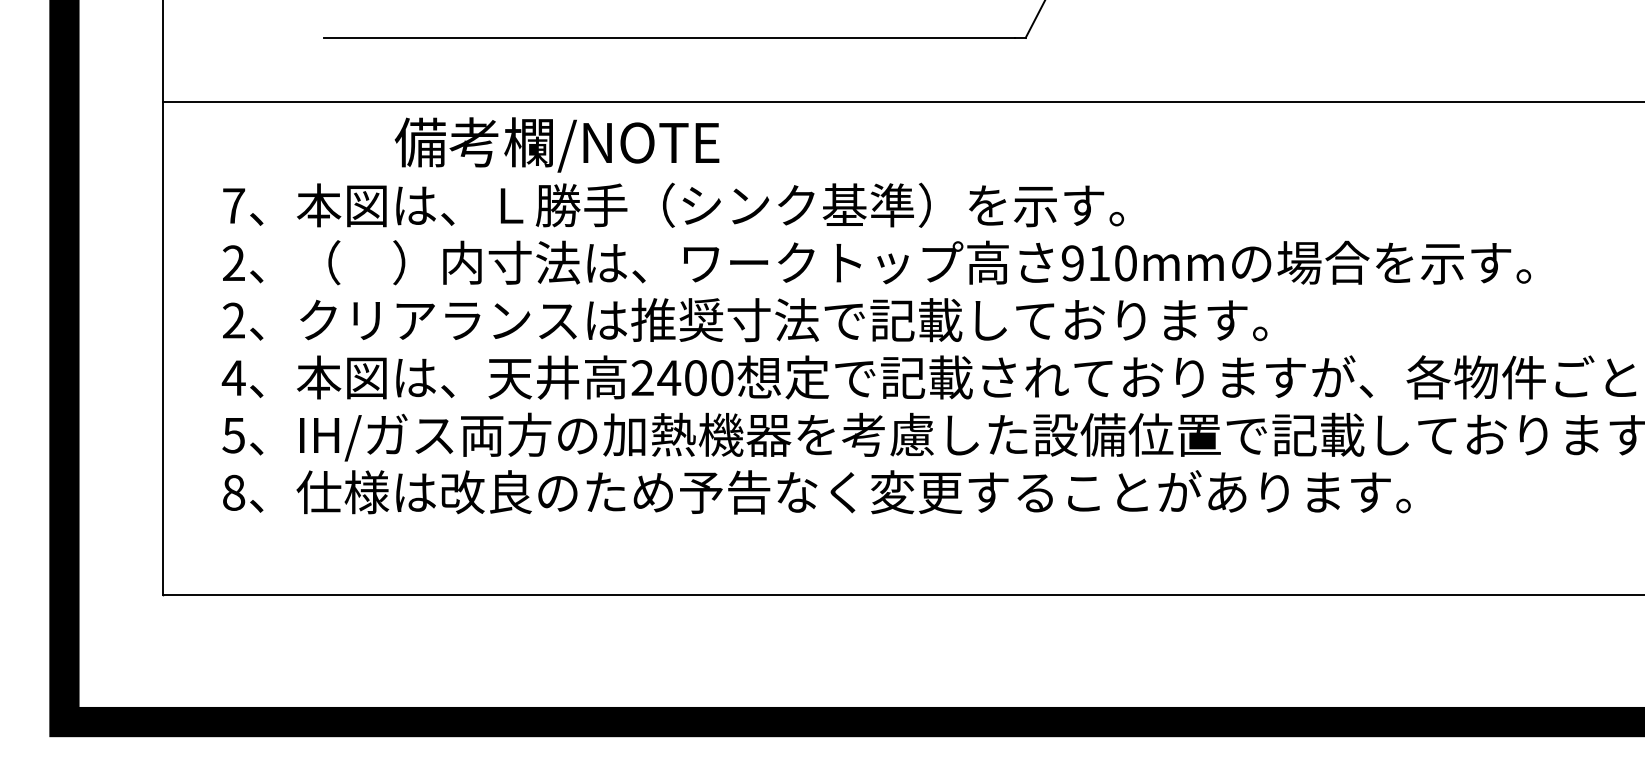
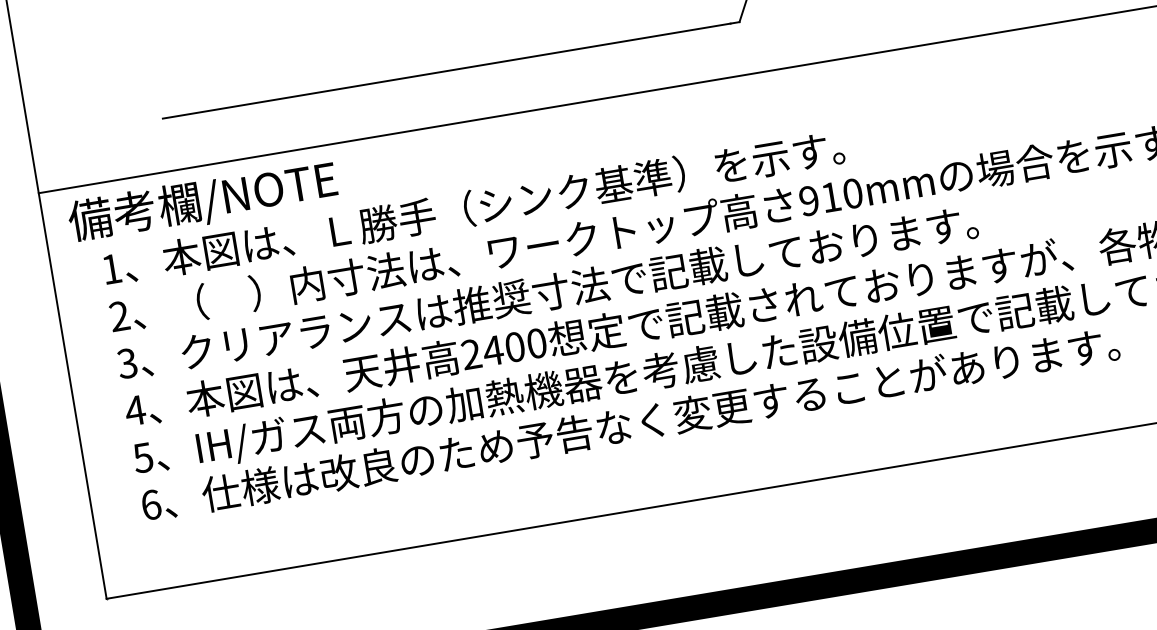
text: (556, 144) -> (202, 202), moved
text: (234, 205) -> (112, 268), 7 -> 1
text: (233, 320) -> (127, 363), 2 -> 3
text: (234, 492) -> (151, 504), 8 -> 6

